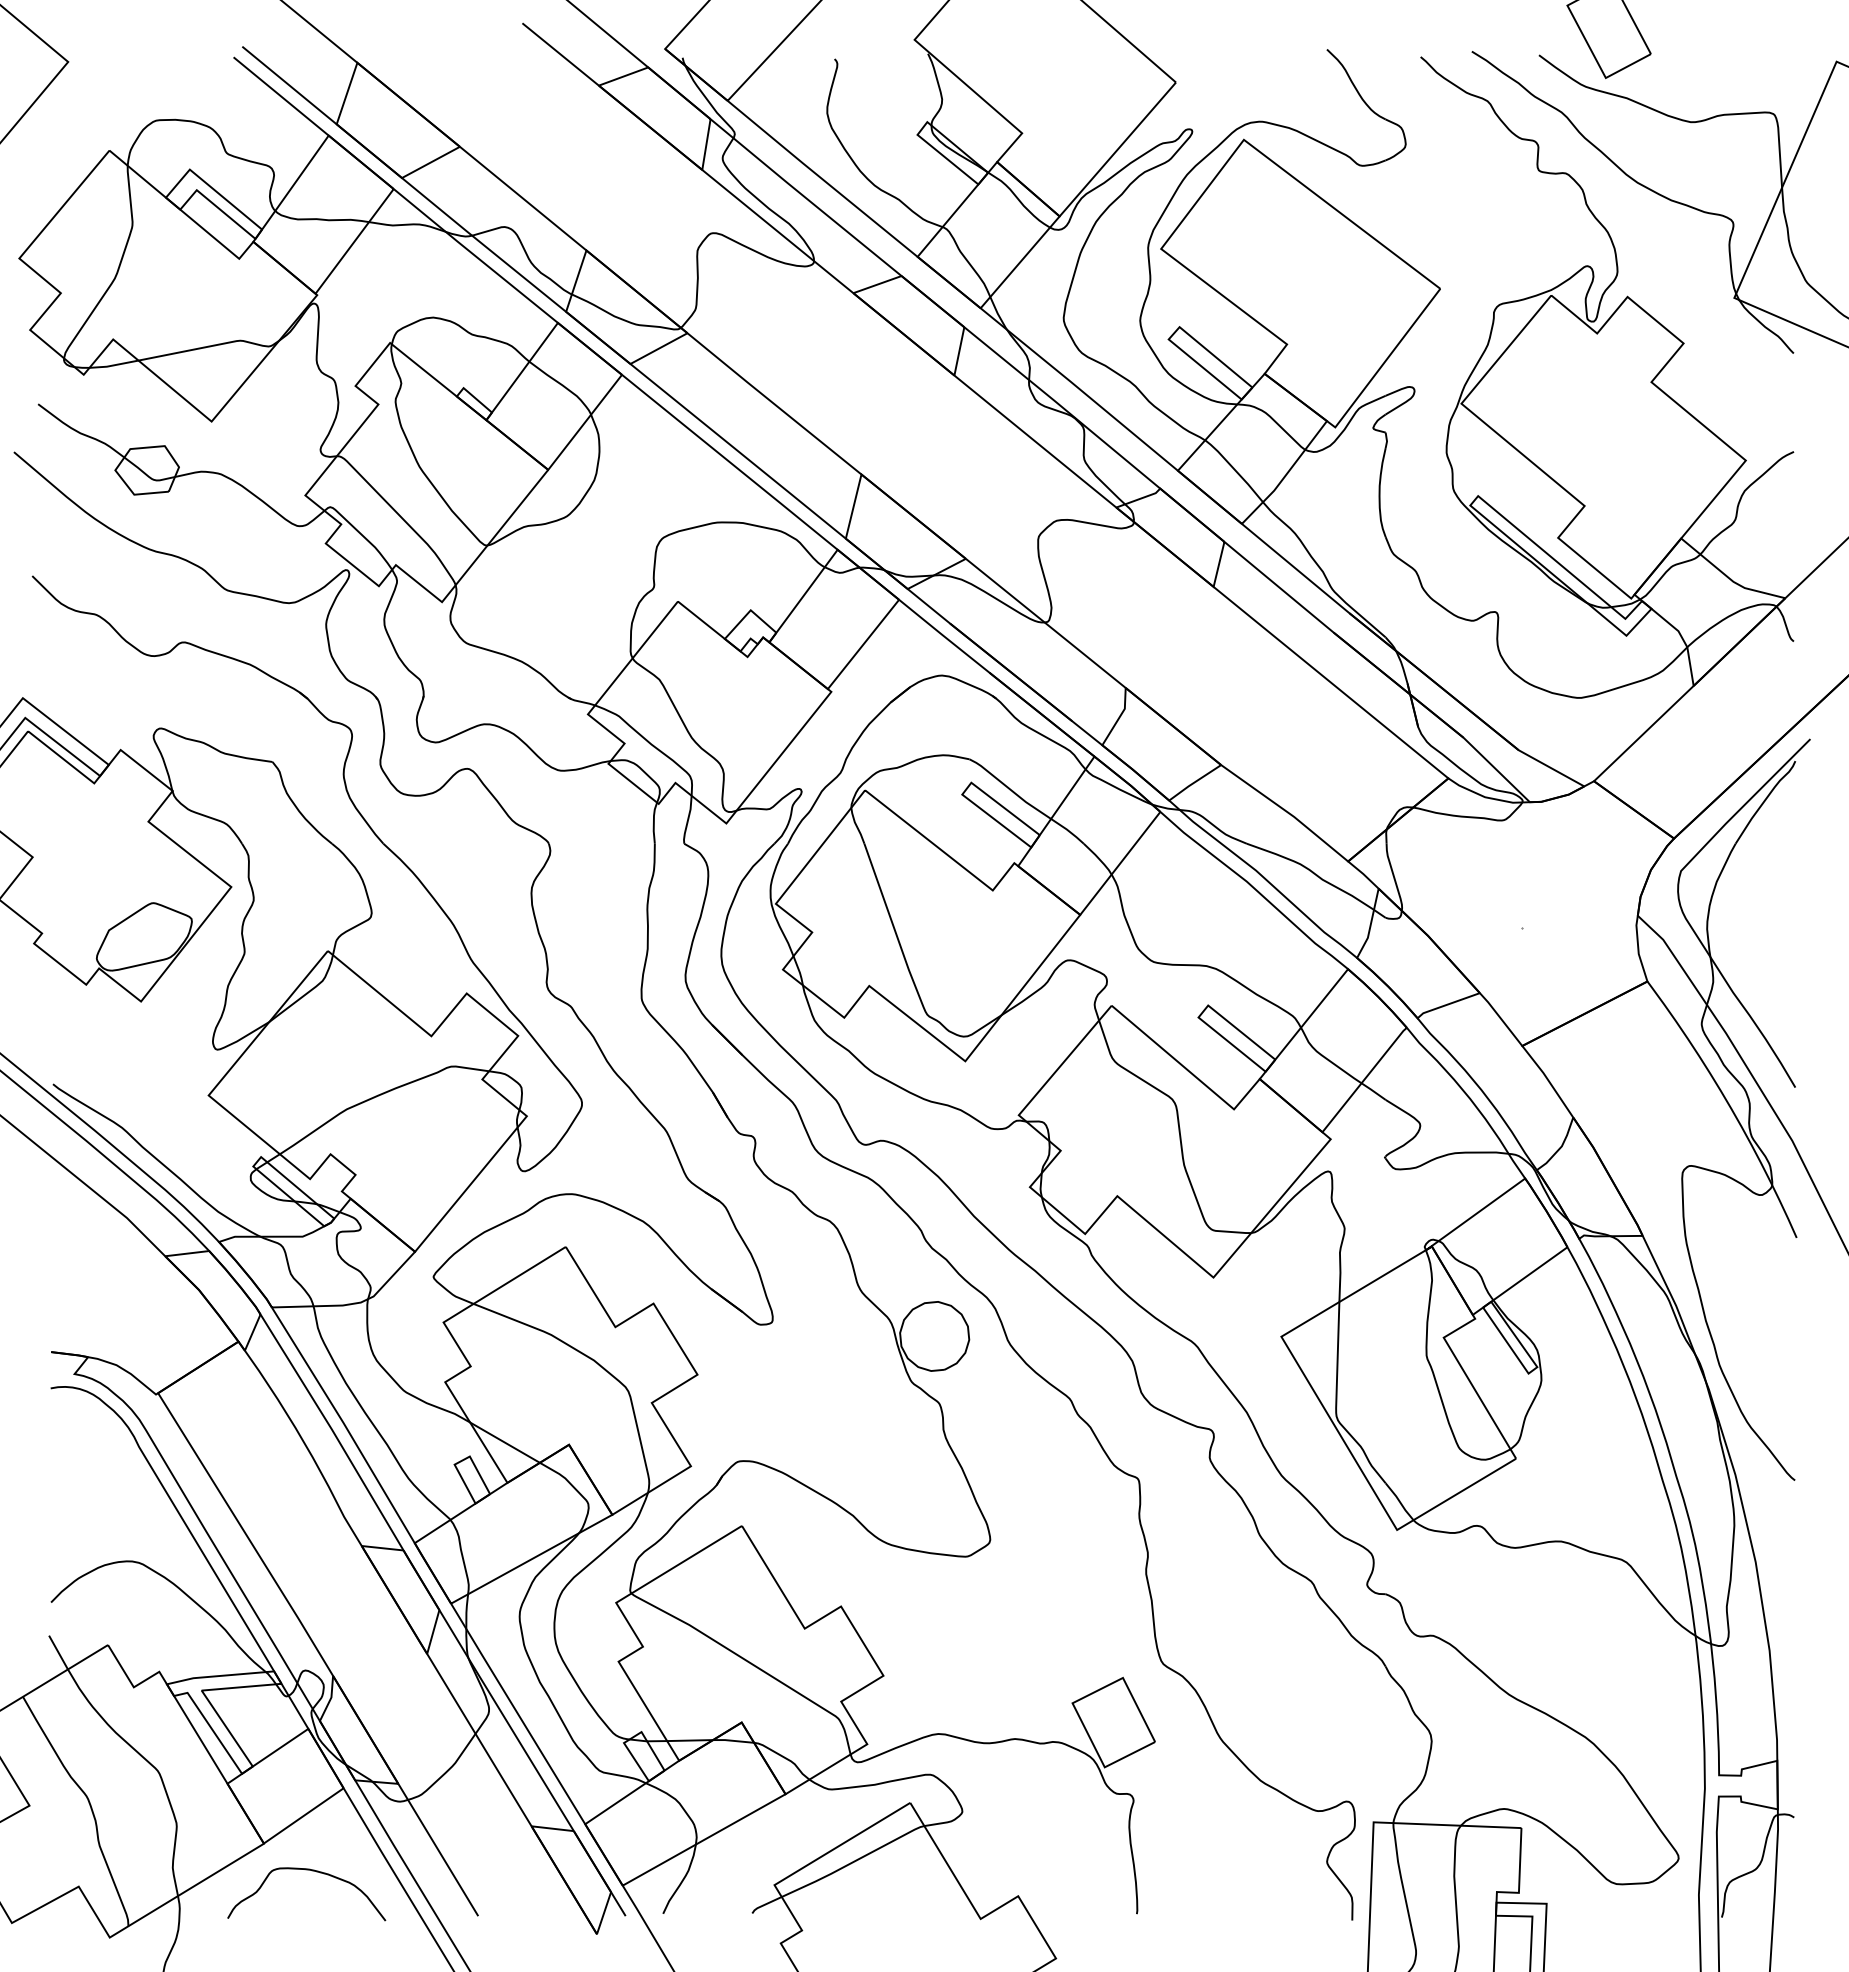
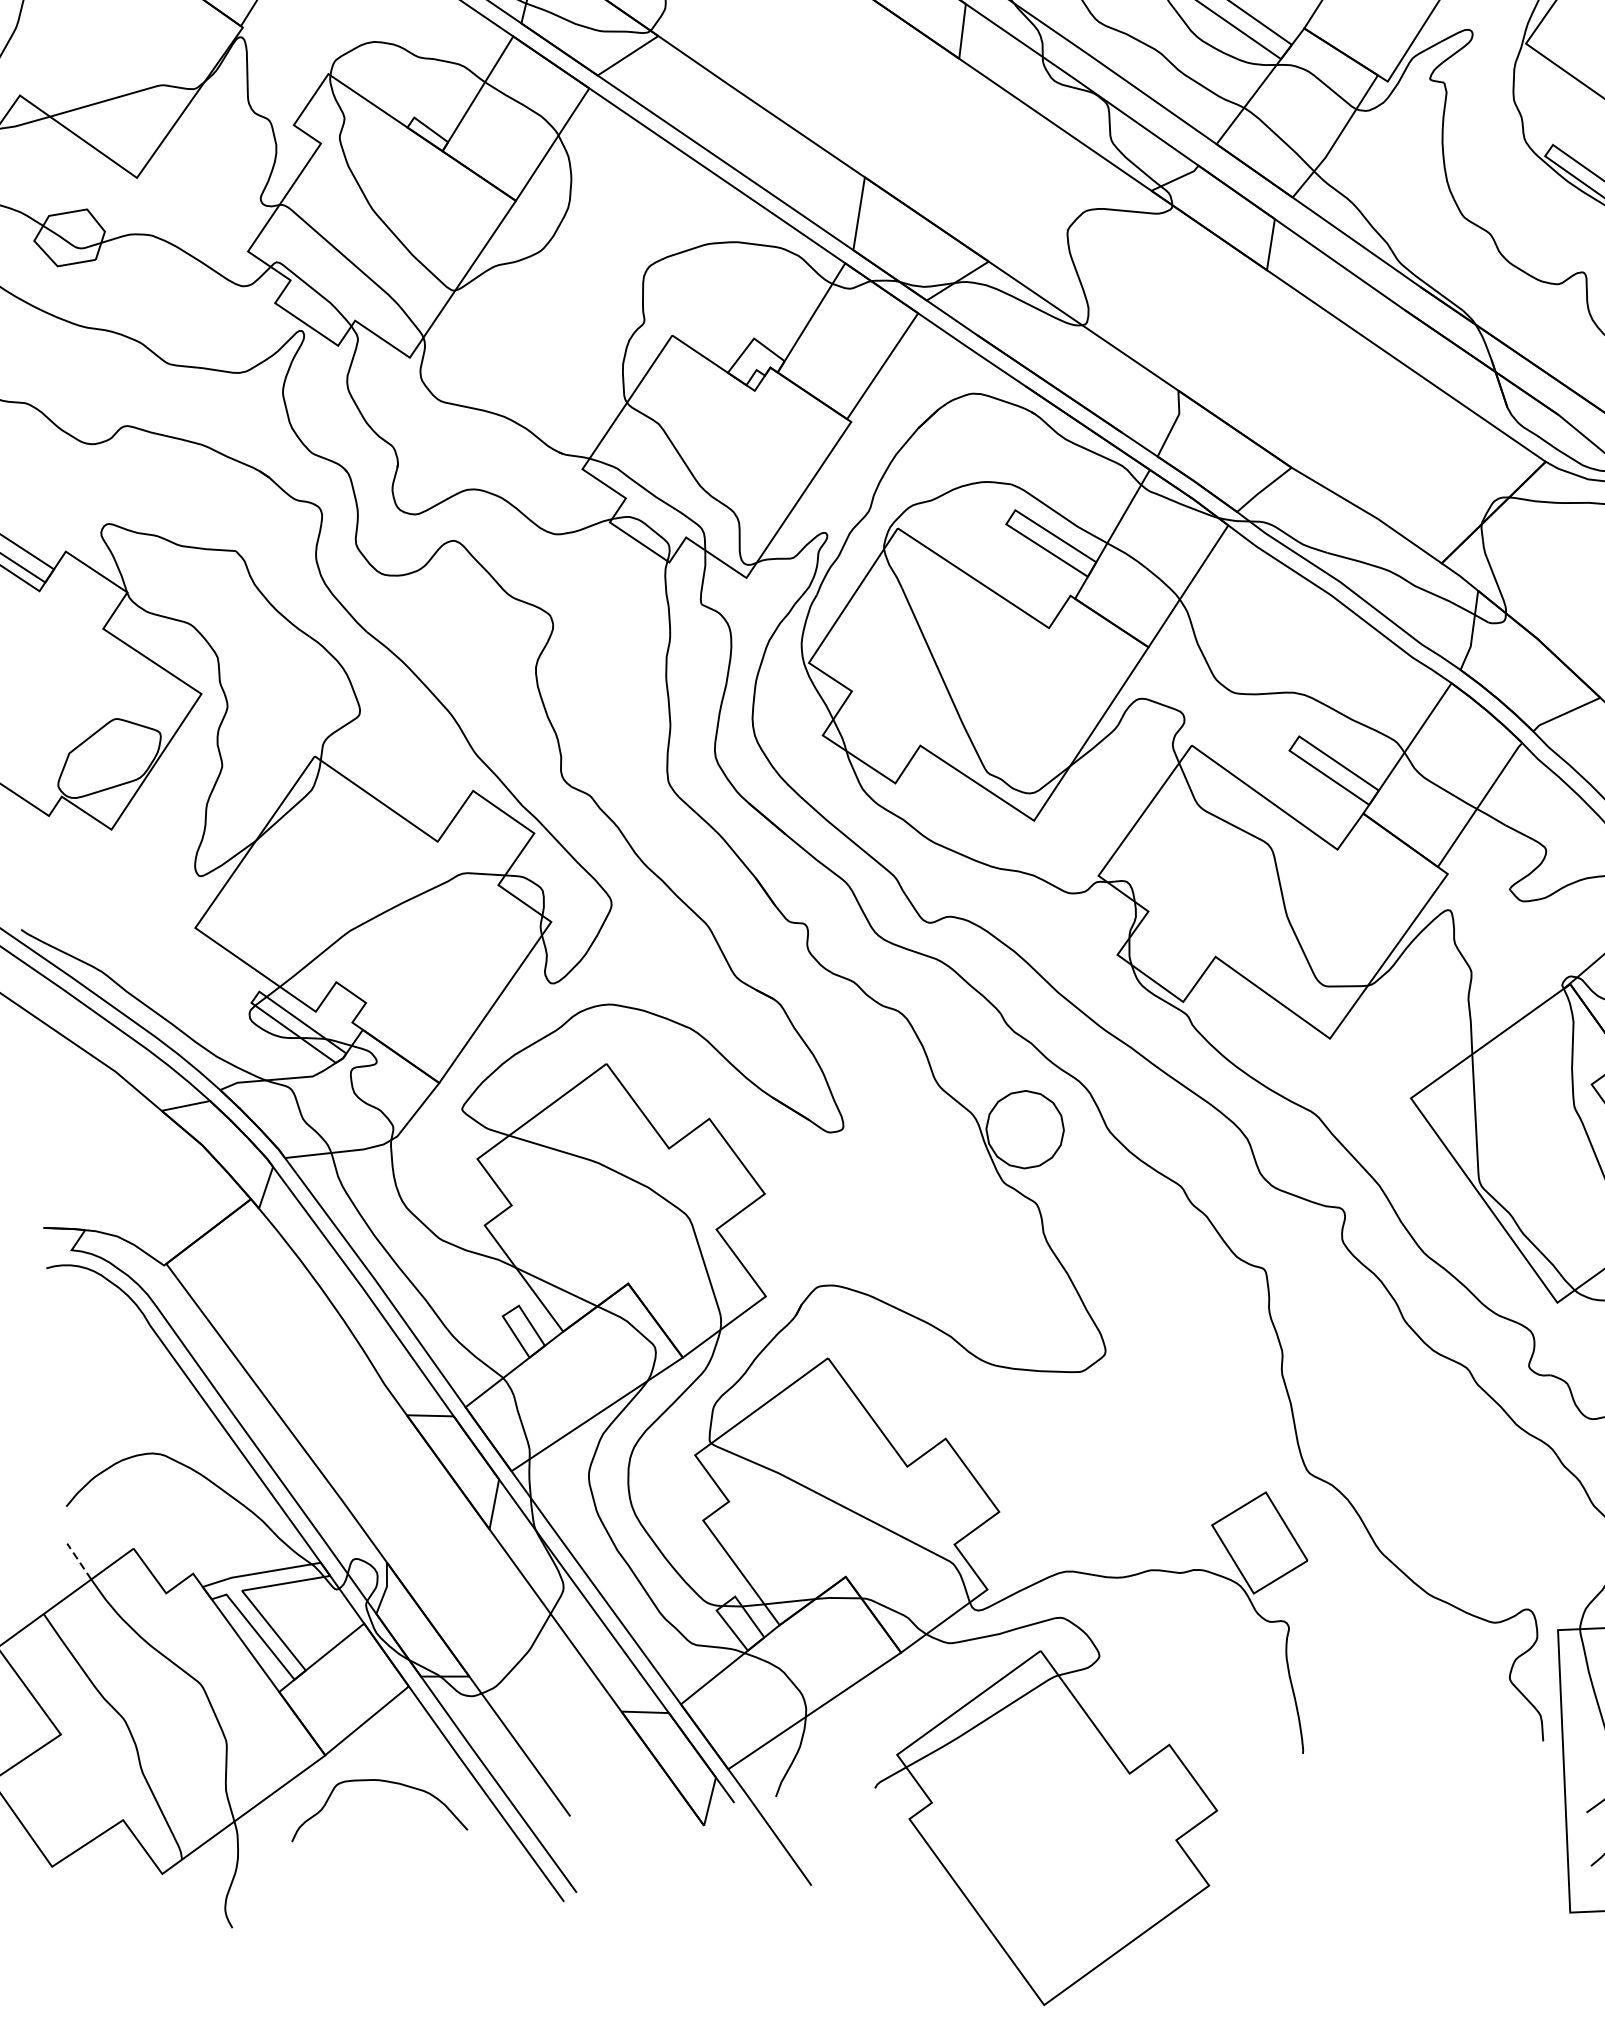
line: (58, 1652) -> (79, 1561), solid -> dashed

